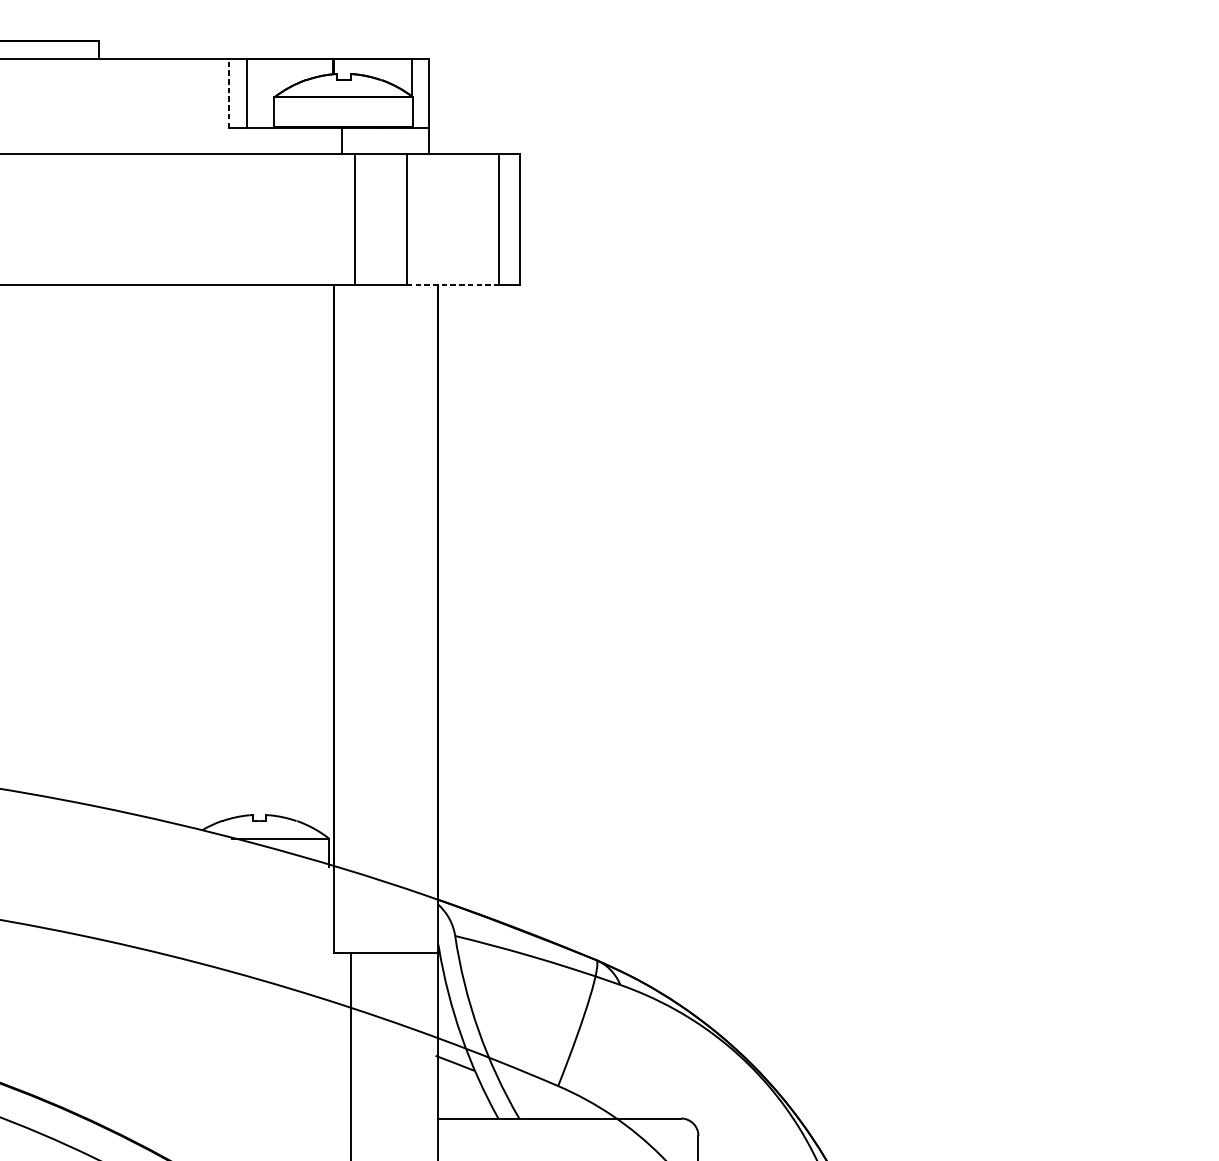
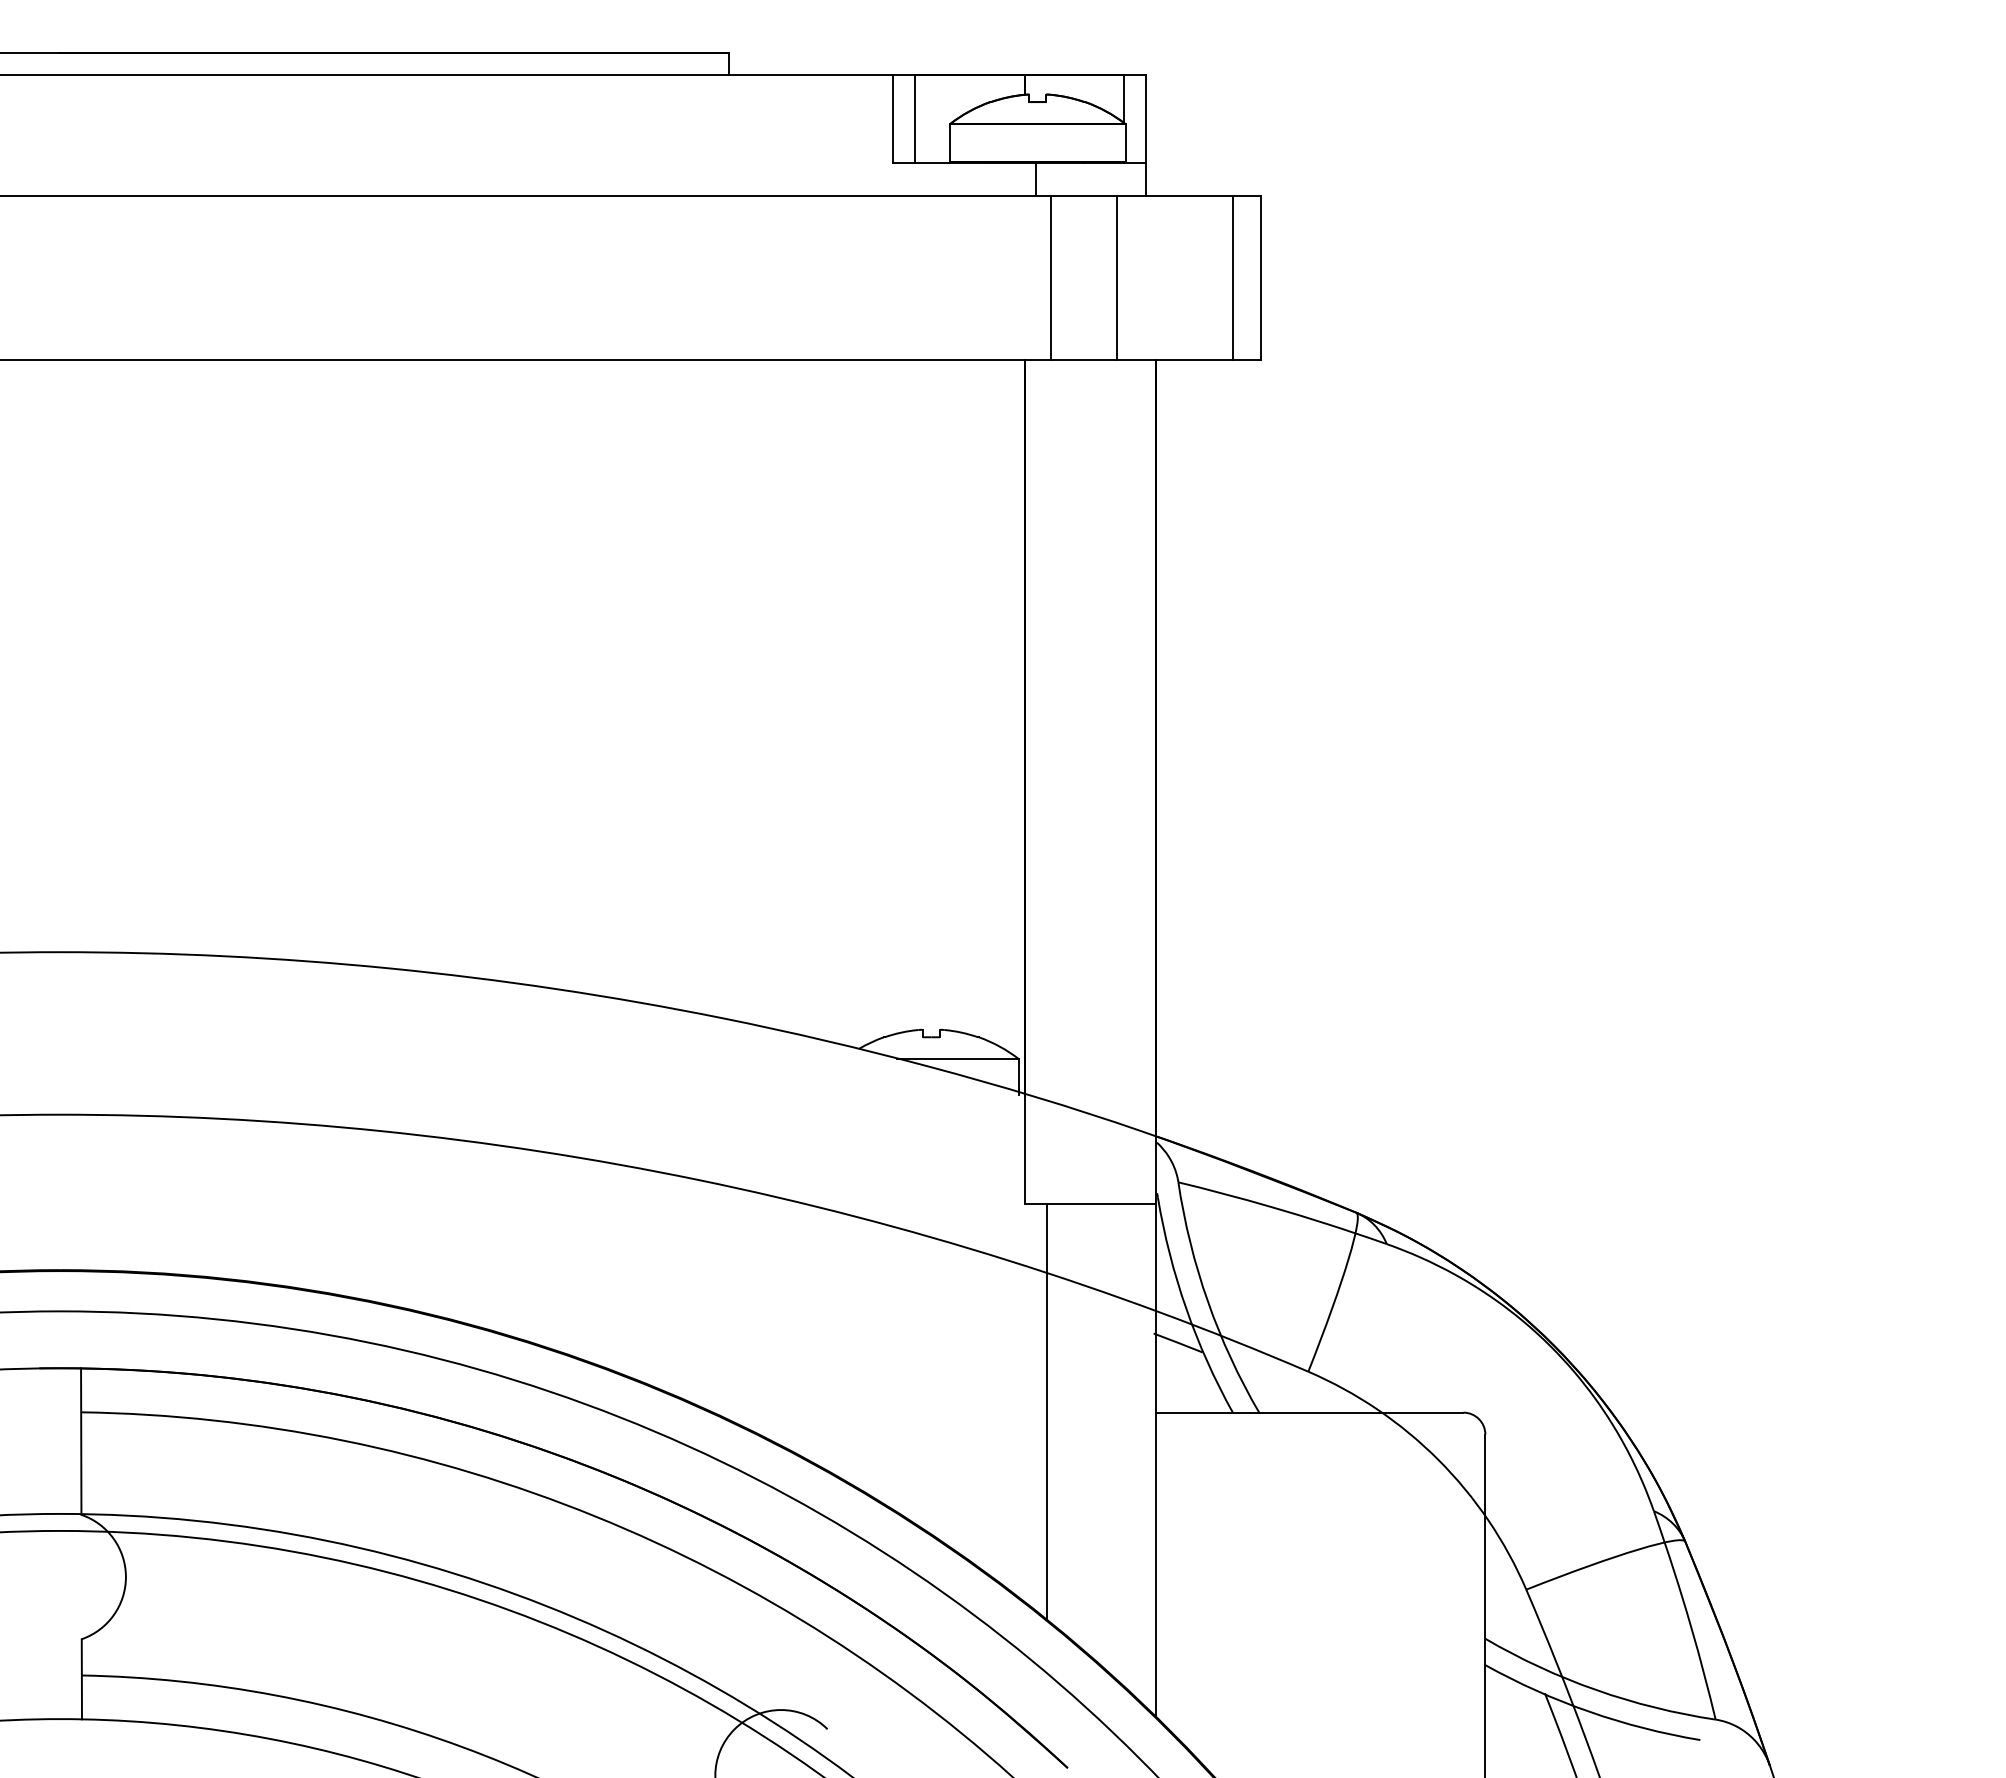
line: (229, 93) -> (893, 119), dashed -> solid
line: (452, 284) -> (1175, 360), dashed -> solid

